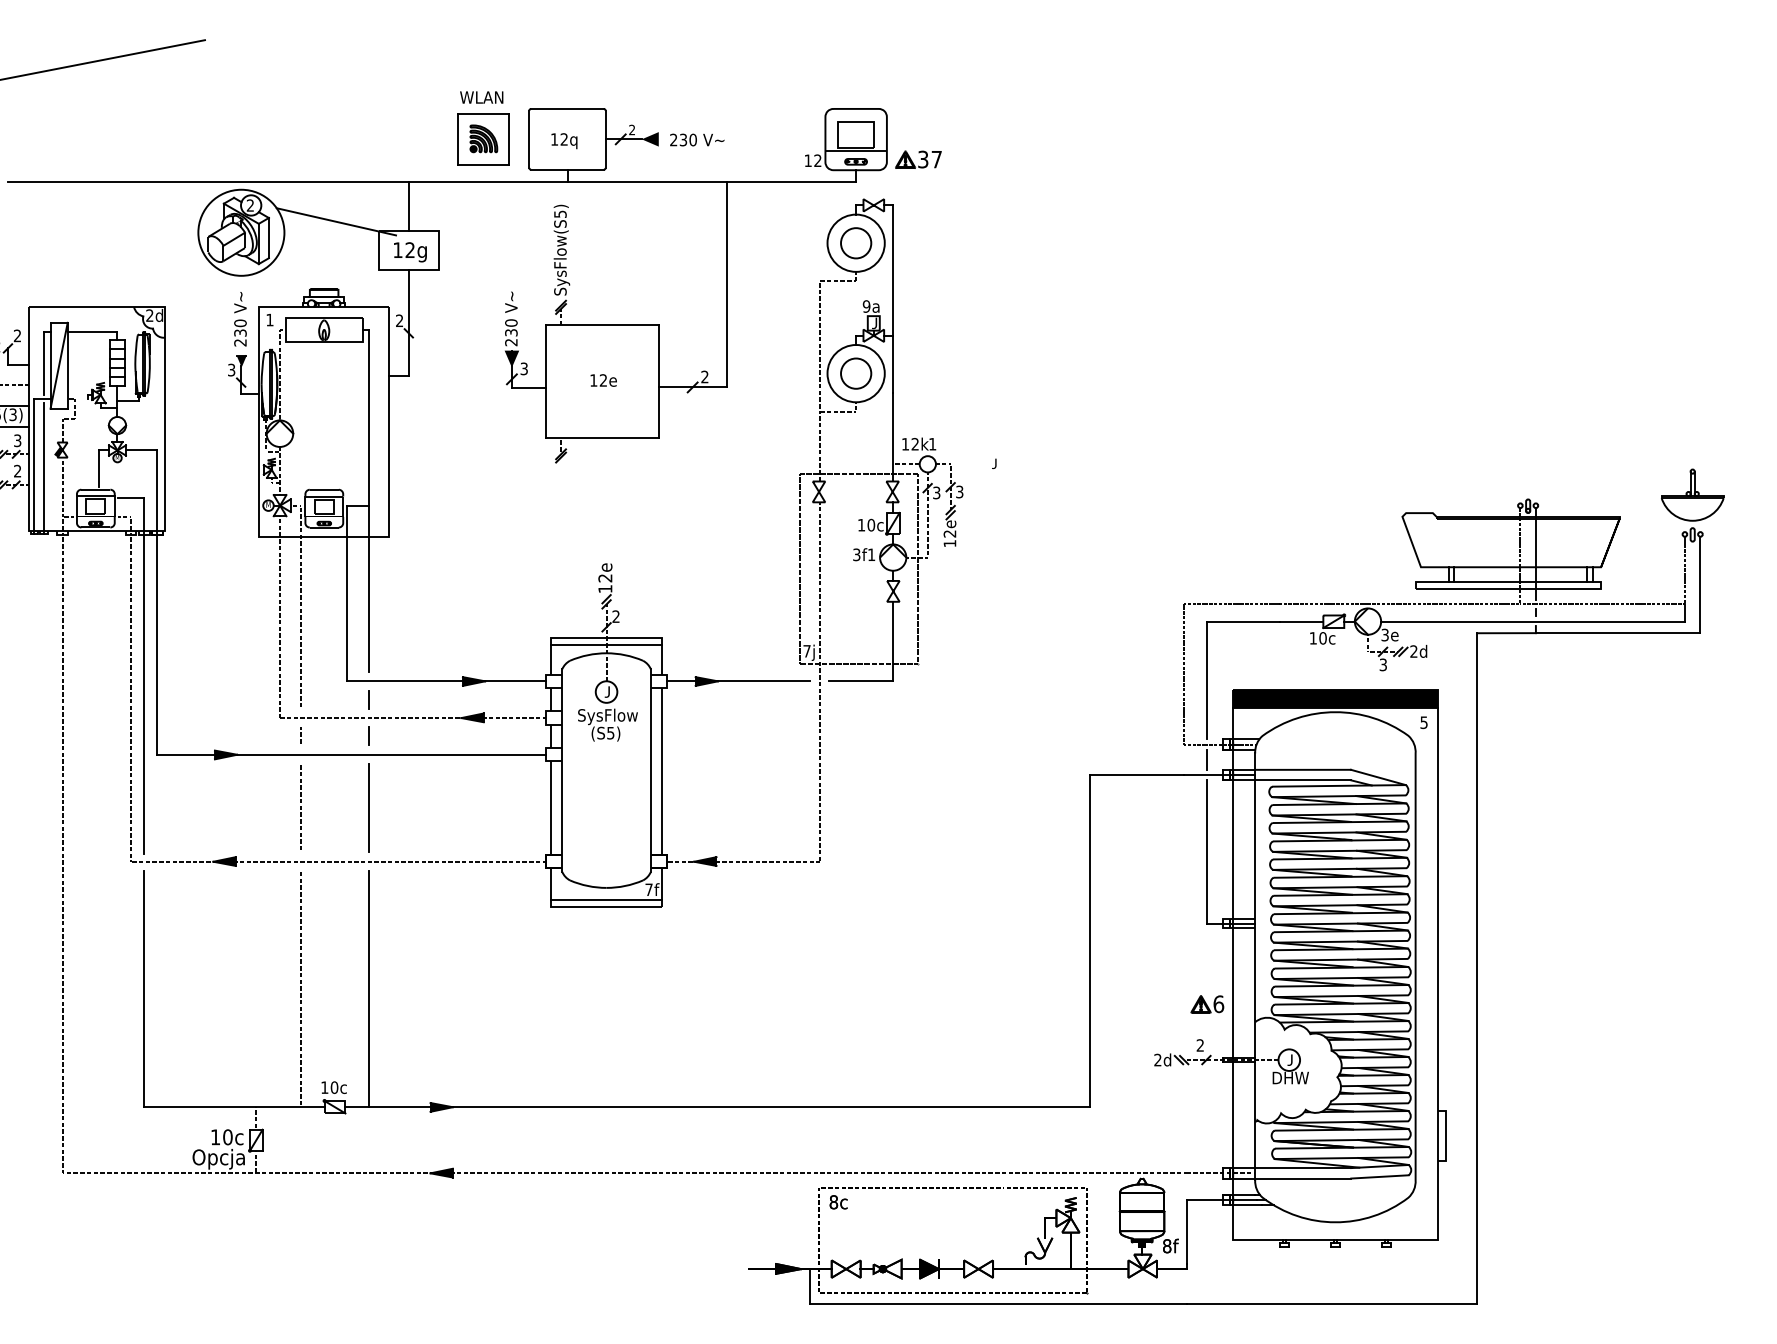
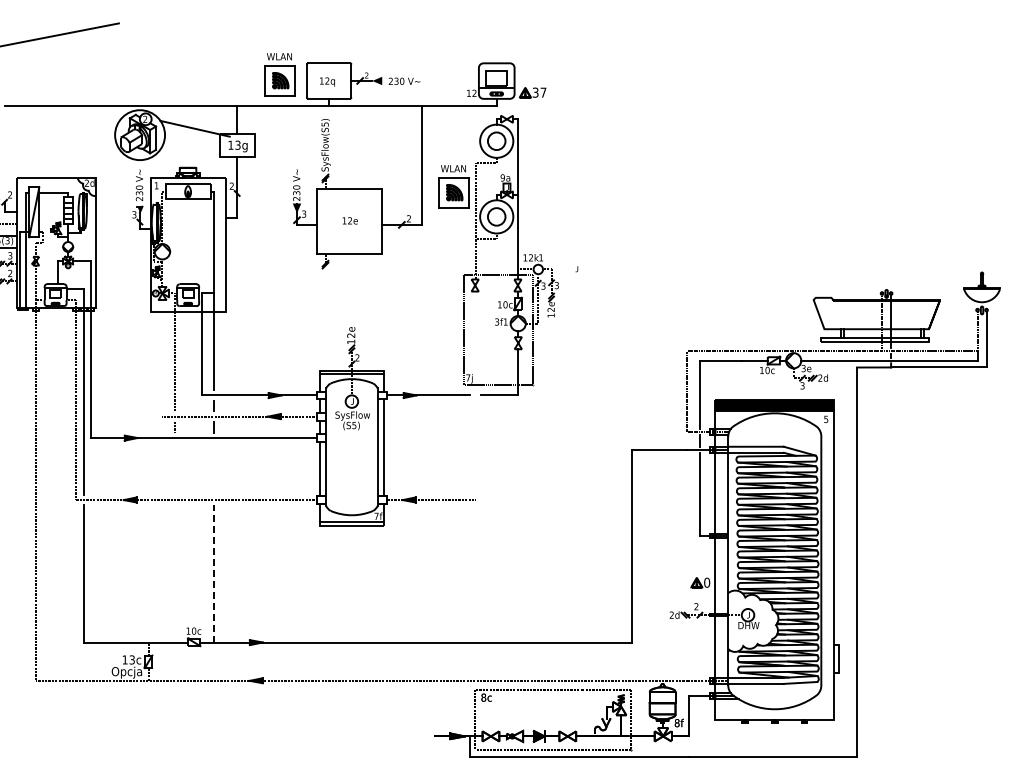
text: (409, 250) -> (237, 145), 12g -> 13g
part: (781, 321) -> (453, 186), added
line: (280, 615) -> (162, 357), removed
line: (819, 681) -> (475, 395), removed
line: (300, 807) -> (174, 468), removed
line: (367, 807) -> (213, 468), removed
line: (300, 988) -> (174, 573), removed
line: (367, 990) -> (213, 574), solid -> dashed
text: (1219, 1003) -> (707, 582), 6 -> 0
text: (226, 1136) -> (131, 659), 10c -> 13c

